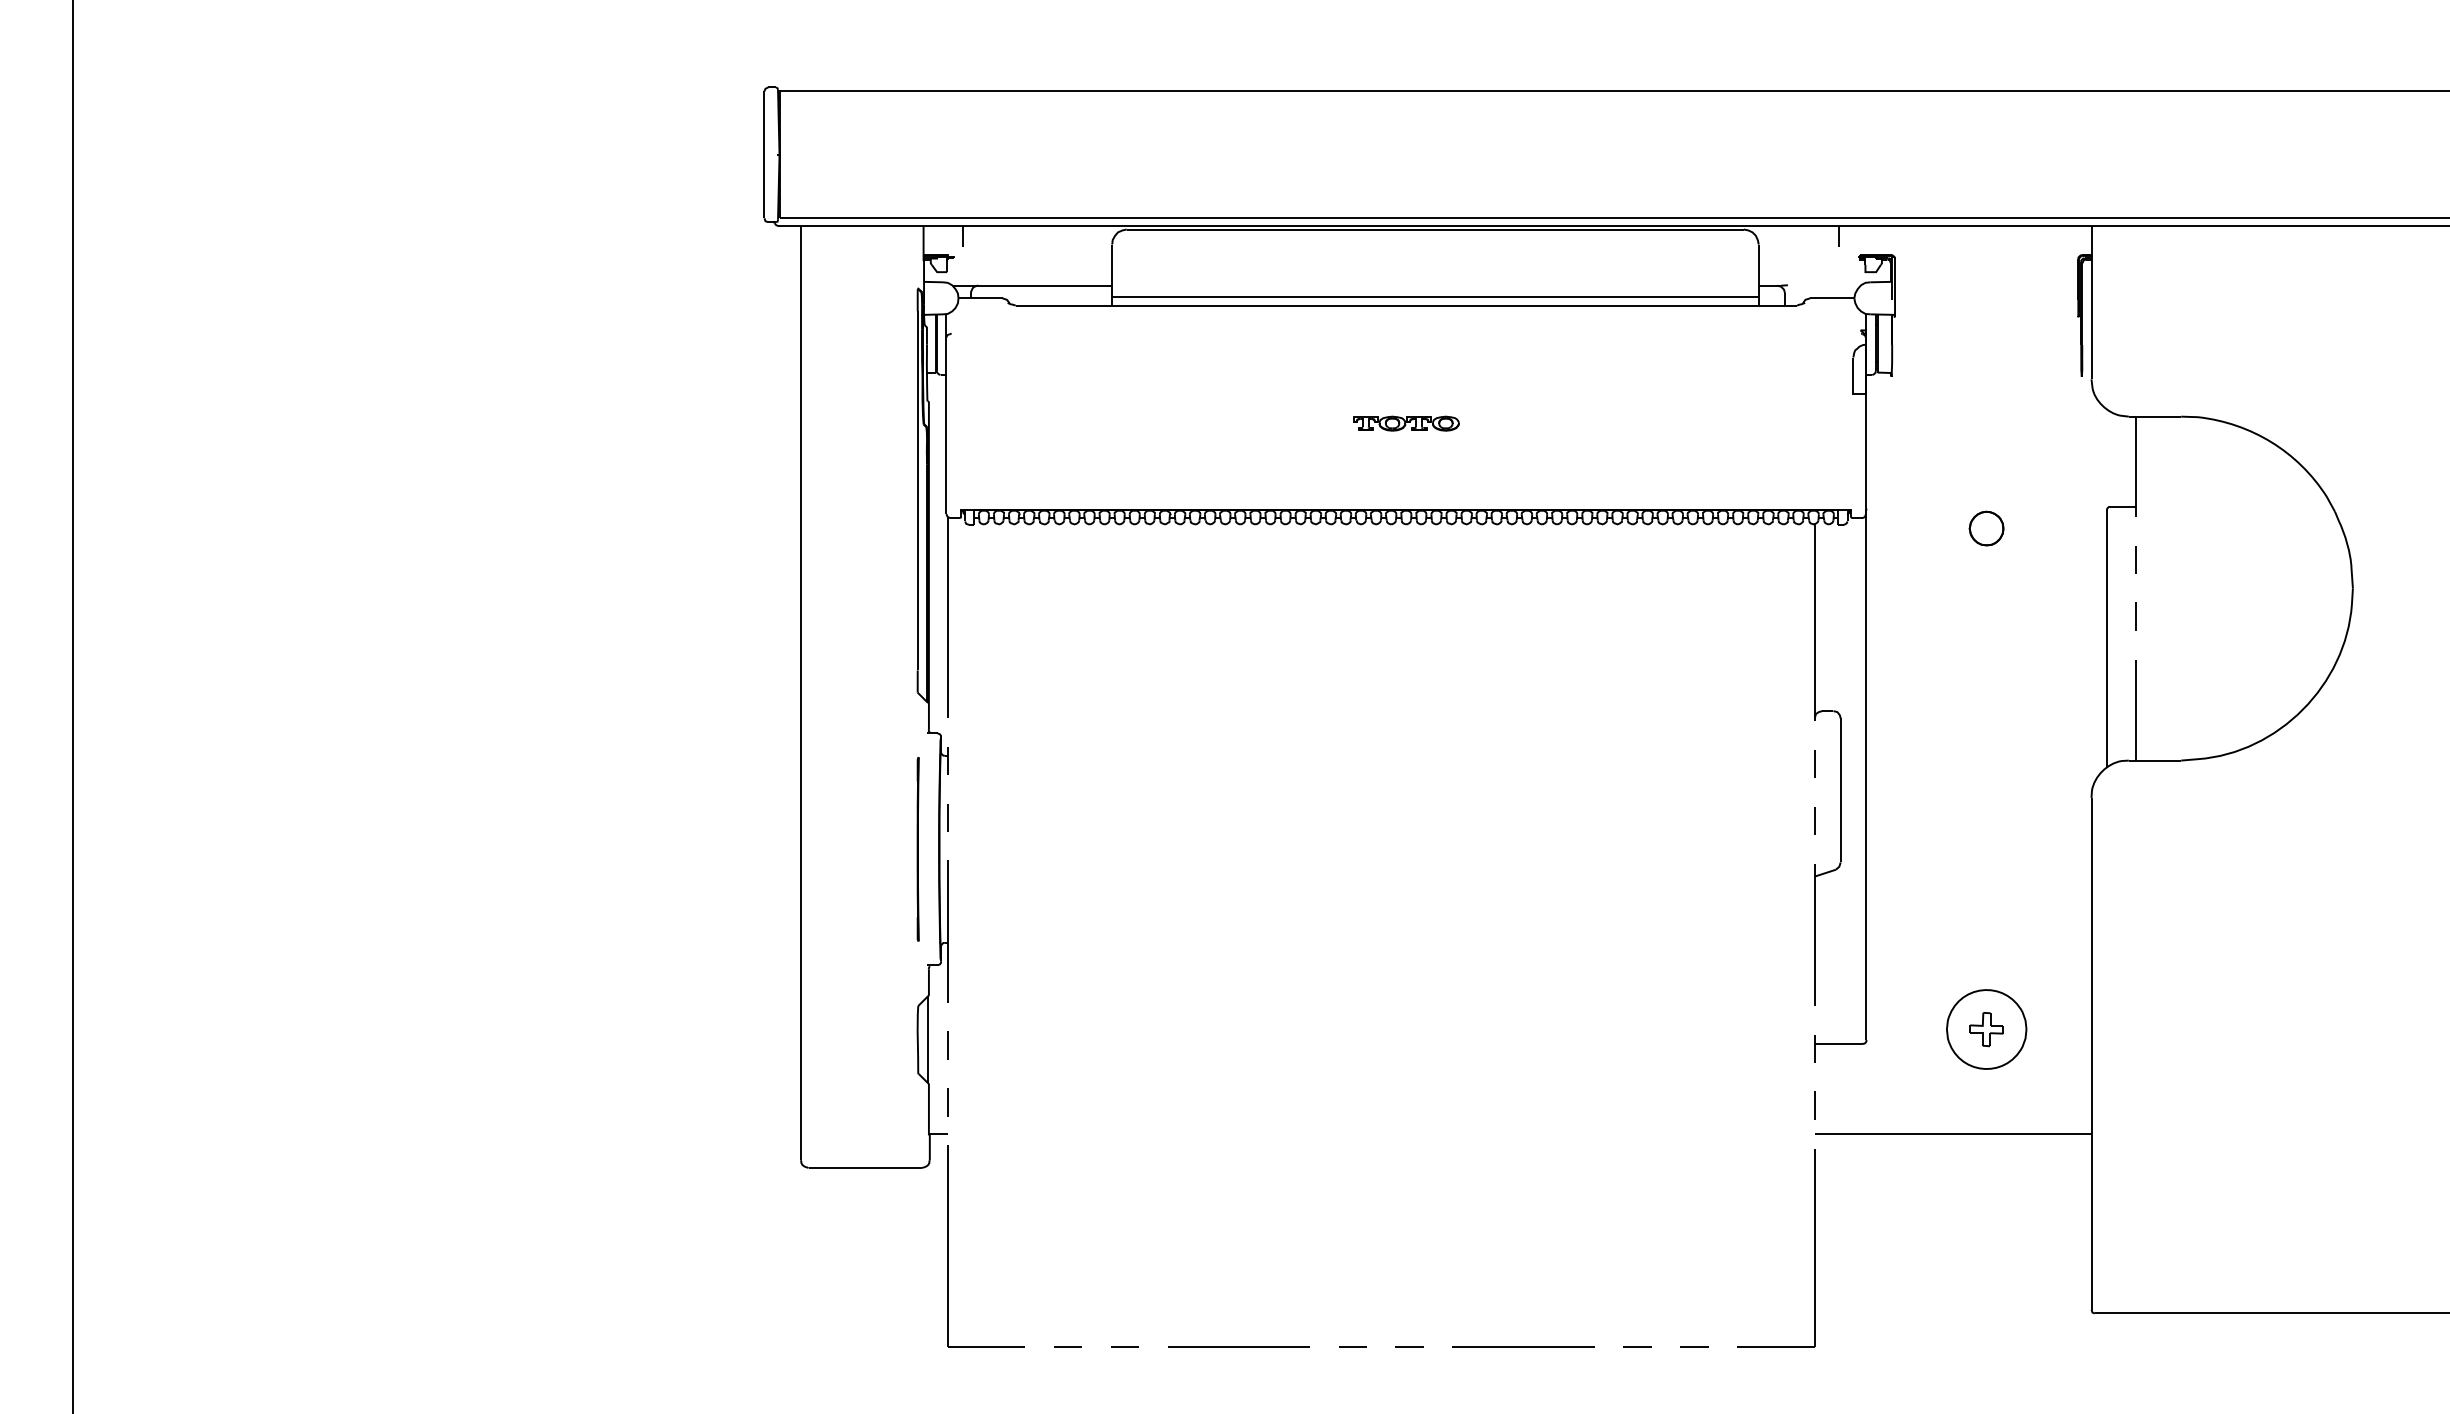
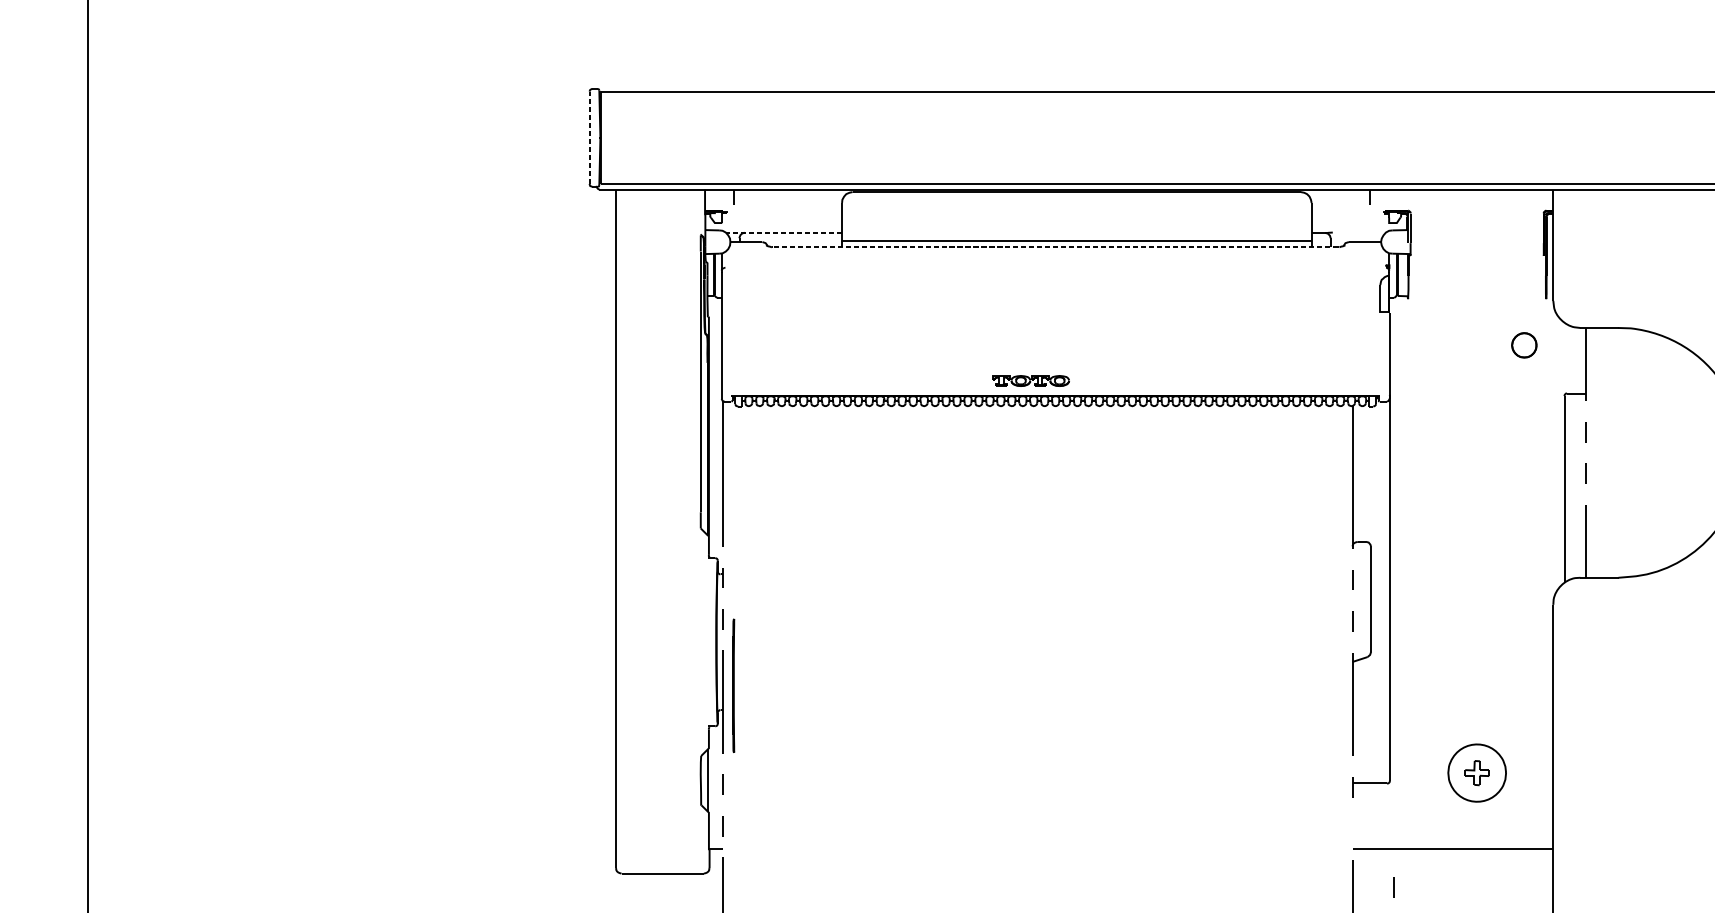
line: (764, 154) -> (589, 137), solid -> dashed
line: (1032, 285) -> (784, 232), solid -> dashed
line: (1406, 305) -> (1055, 247), solid -> dashed
part: (1406, 423) -> (1031, 380), moved
part: (1986, 528) -> (1524, 345), moved
line: (917, 849) -> (733, 685), moved
line: (1814, 1105) -> (1393, 887), moved

